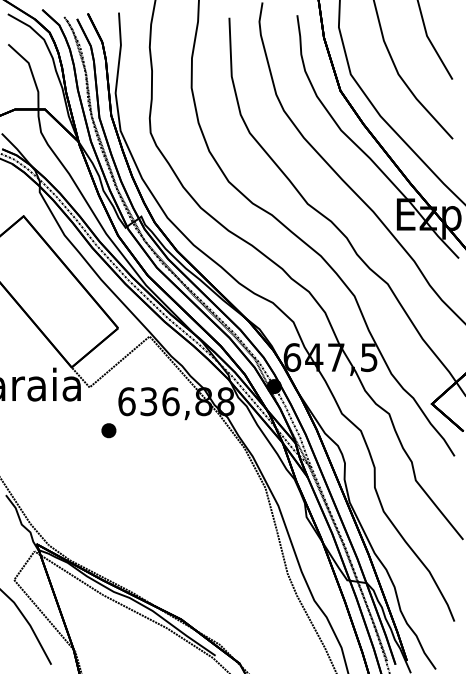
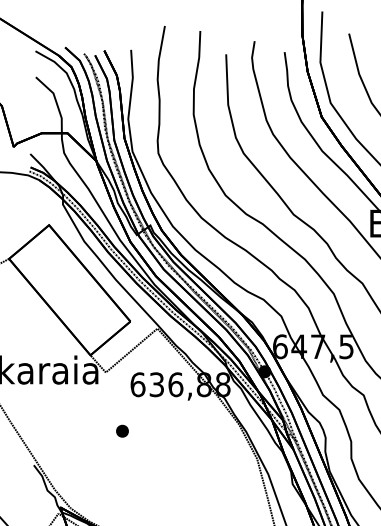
part: (108, 430) -> (122, 431), moved

